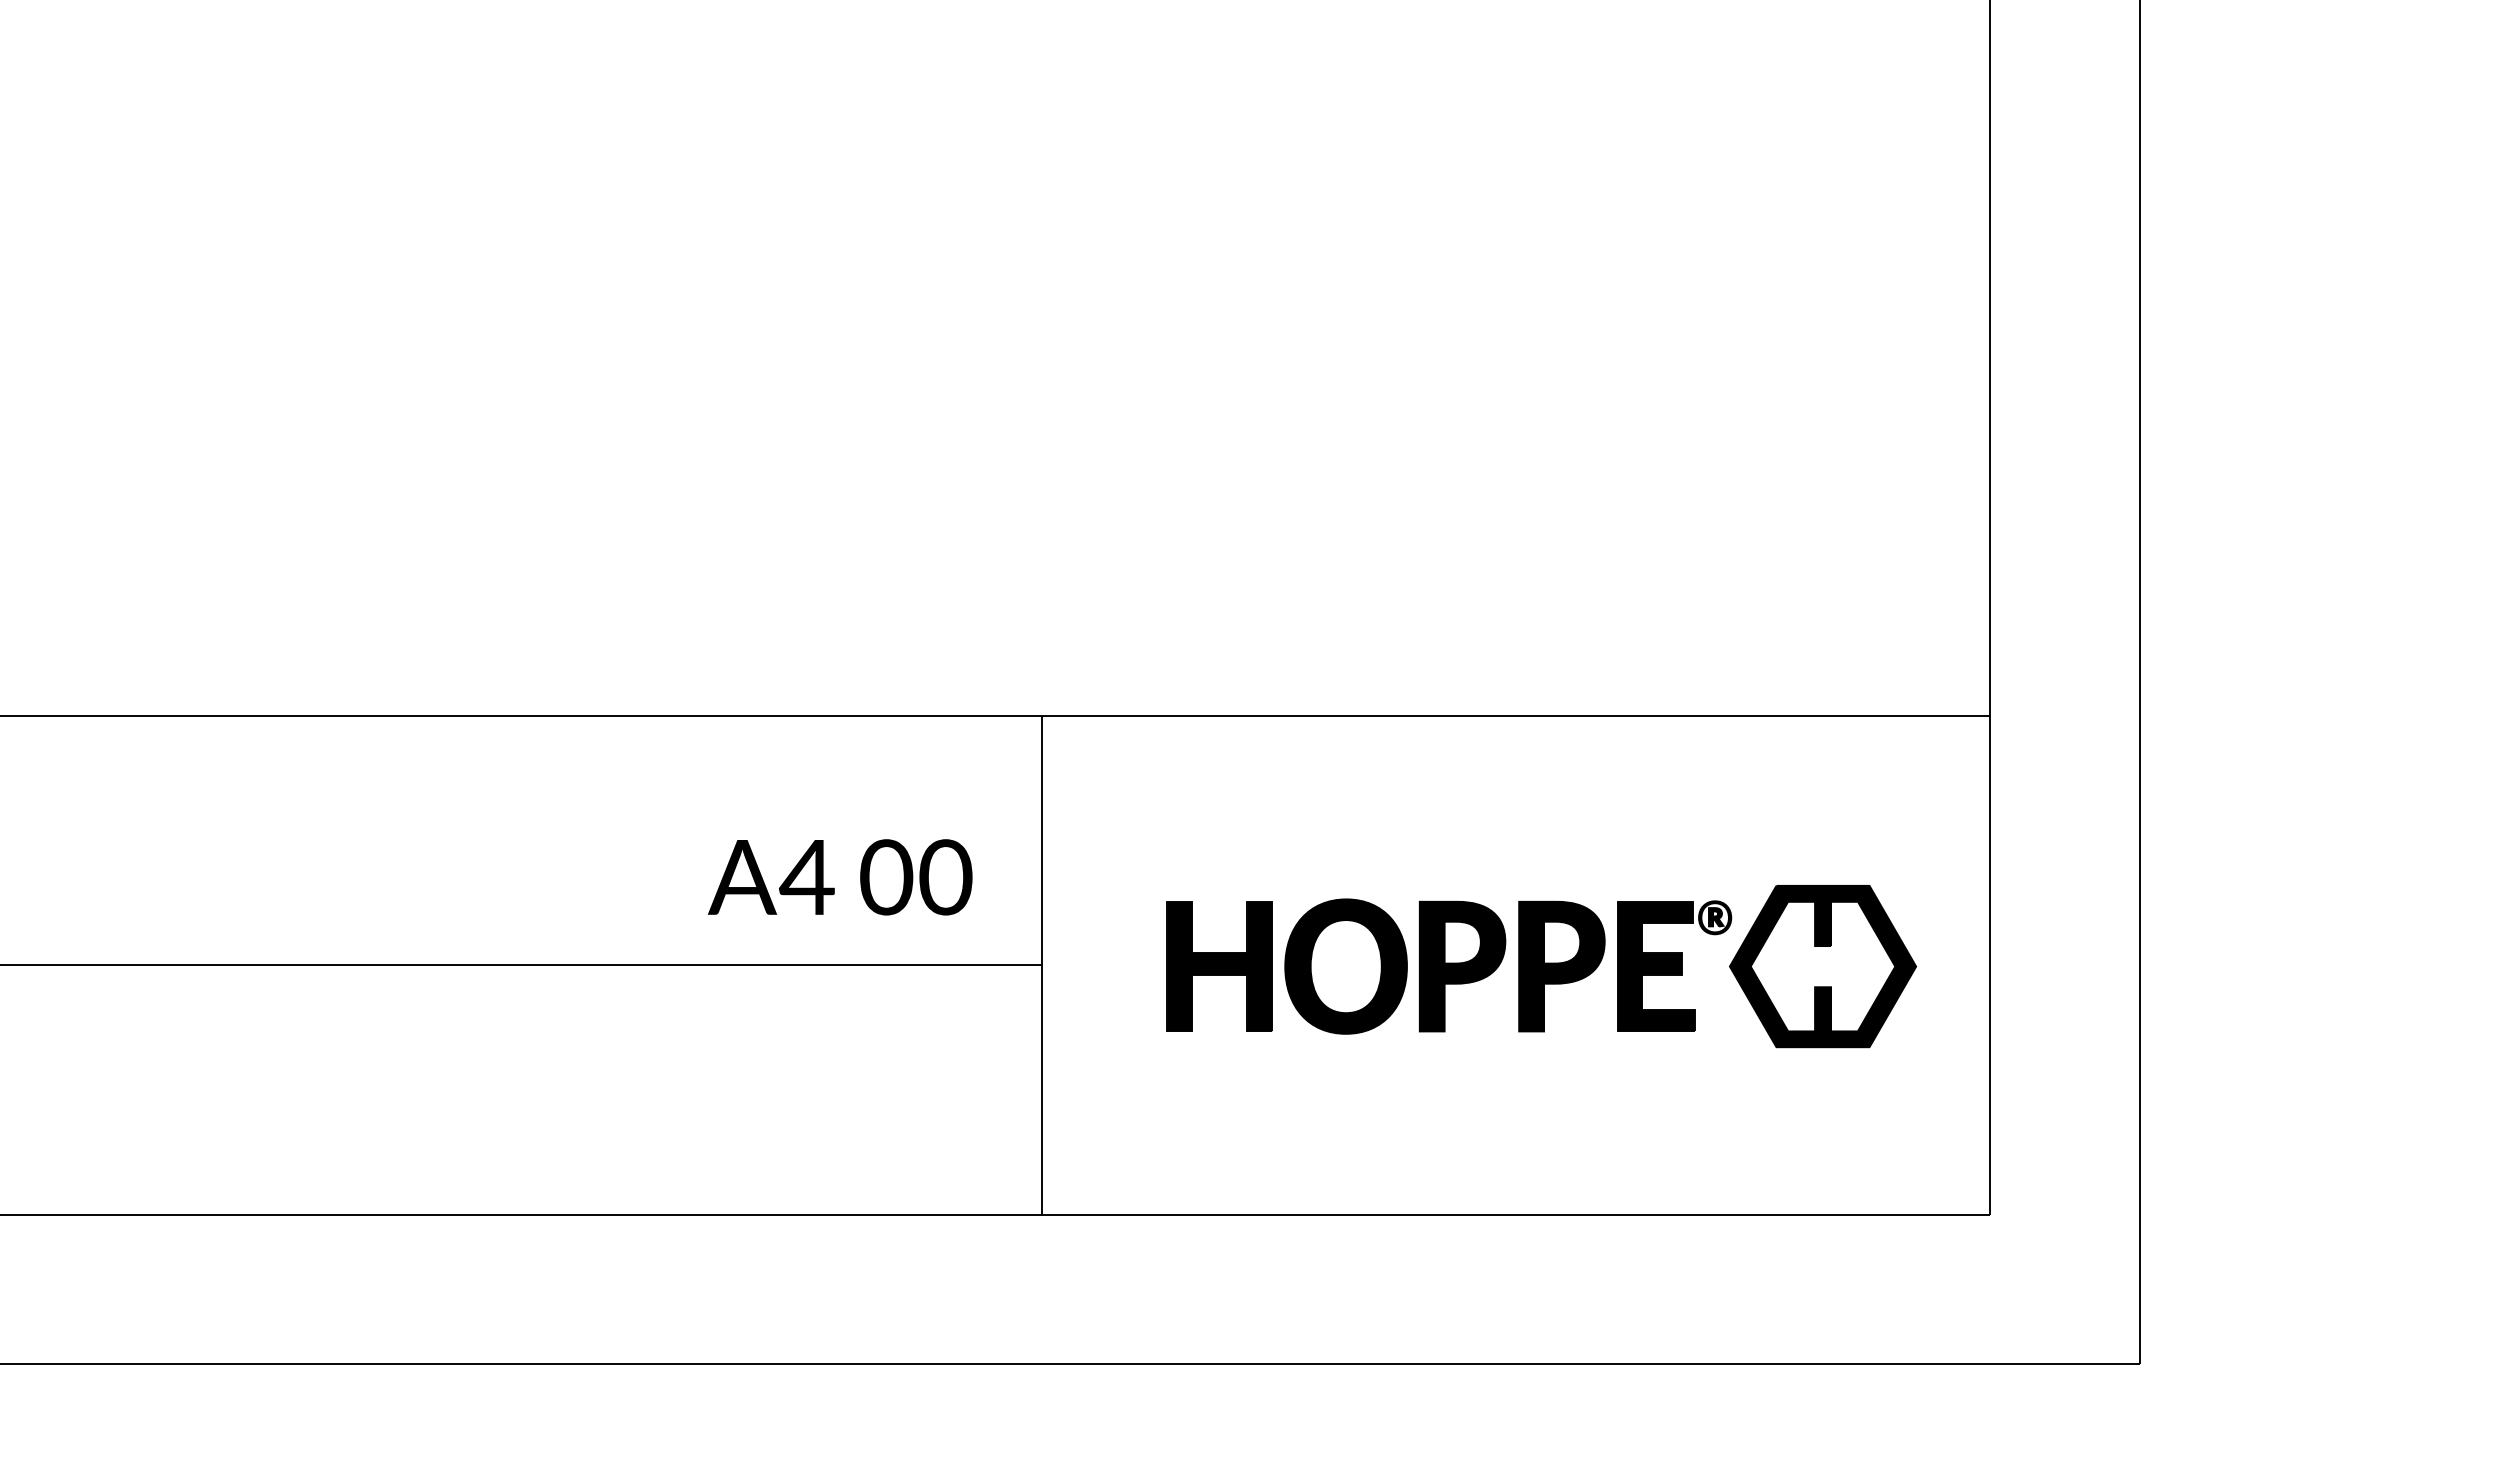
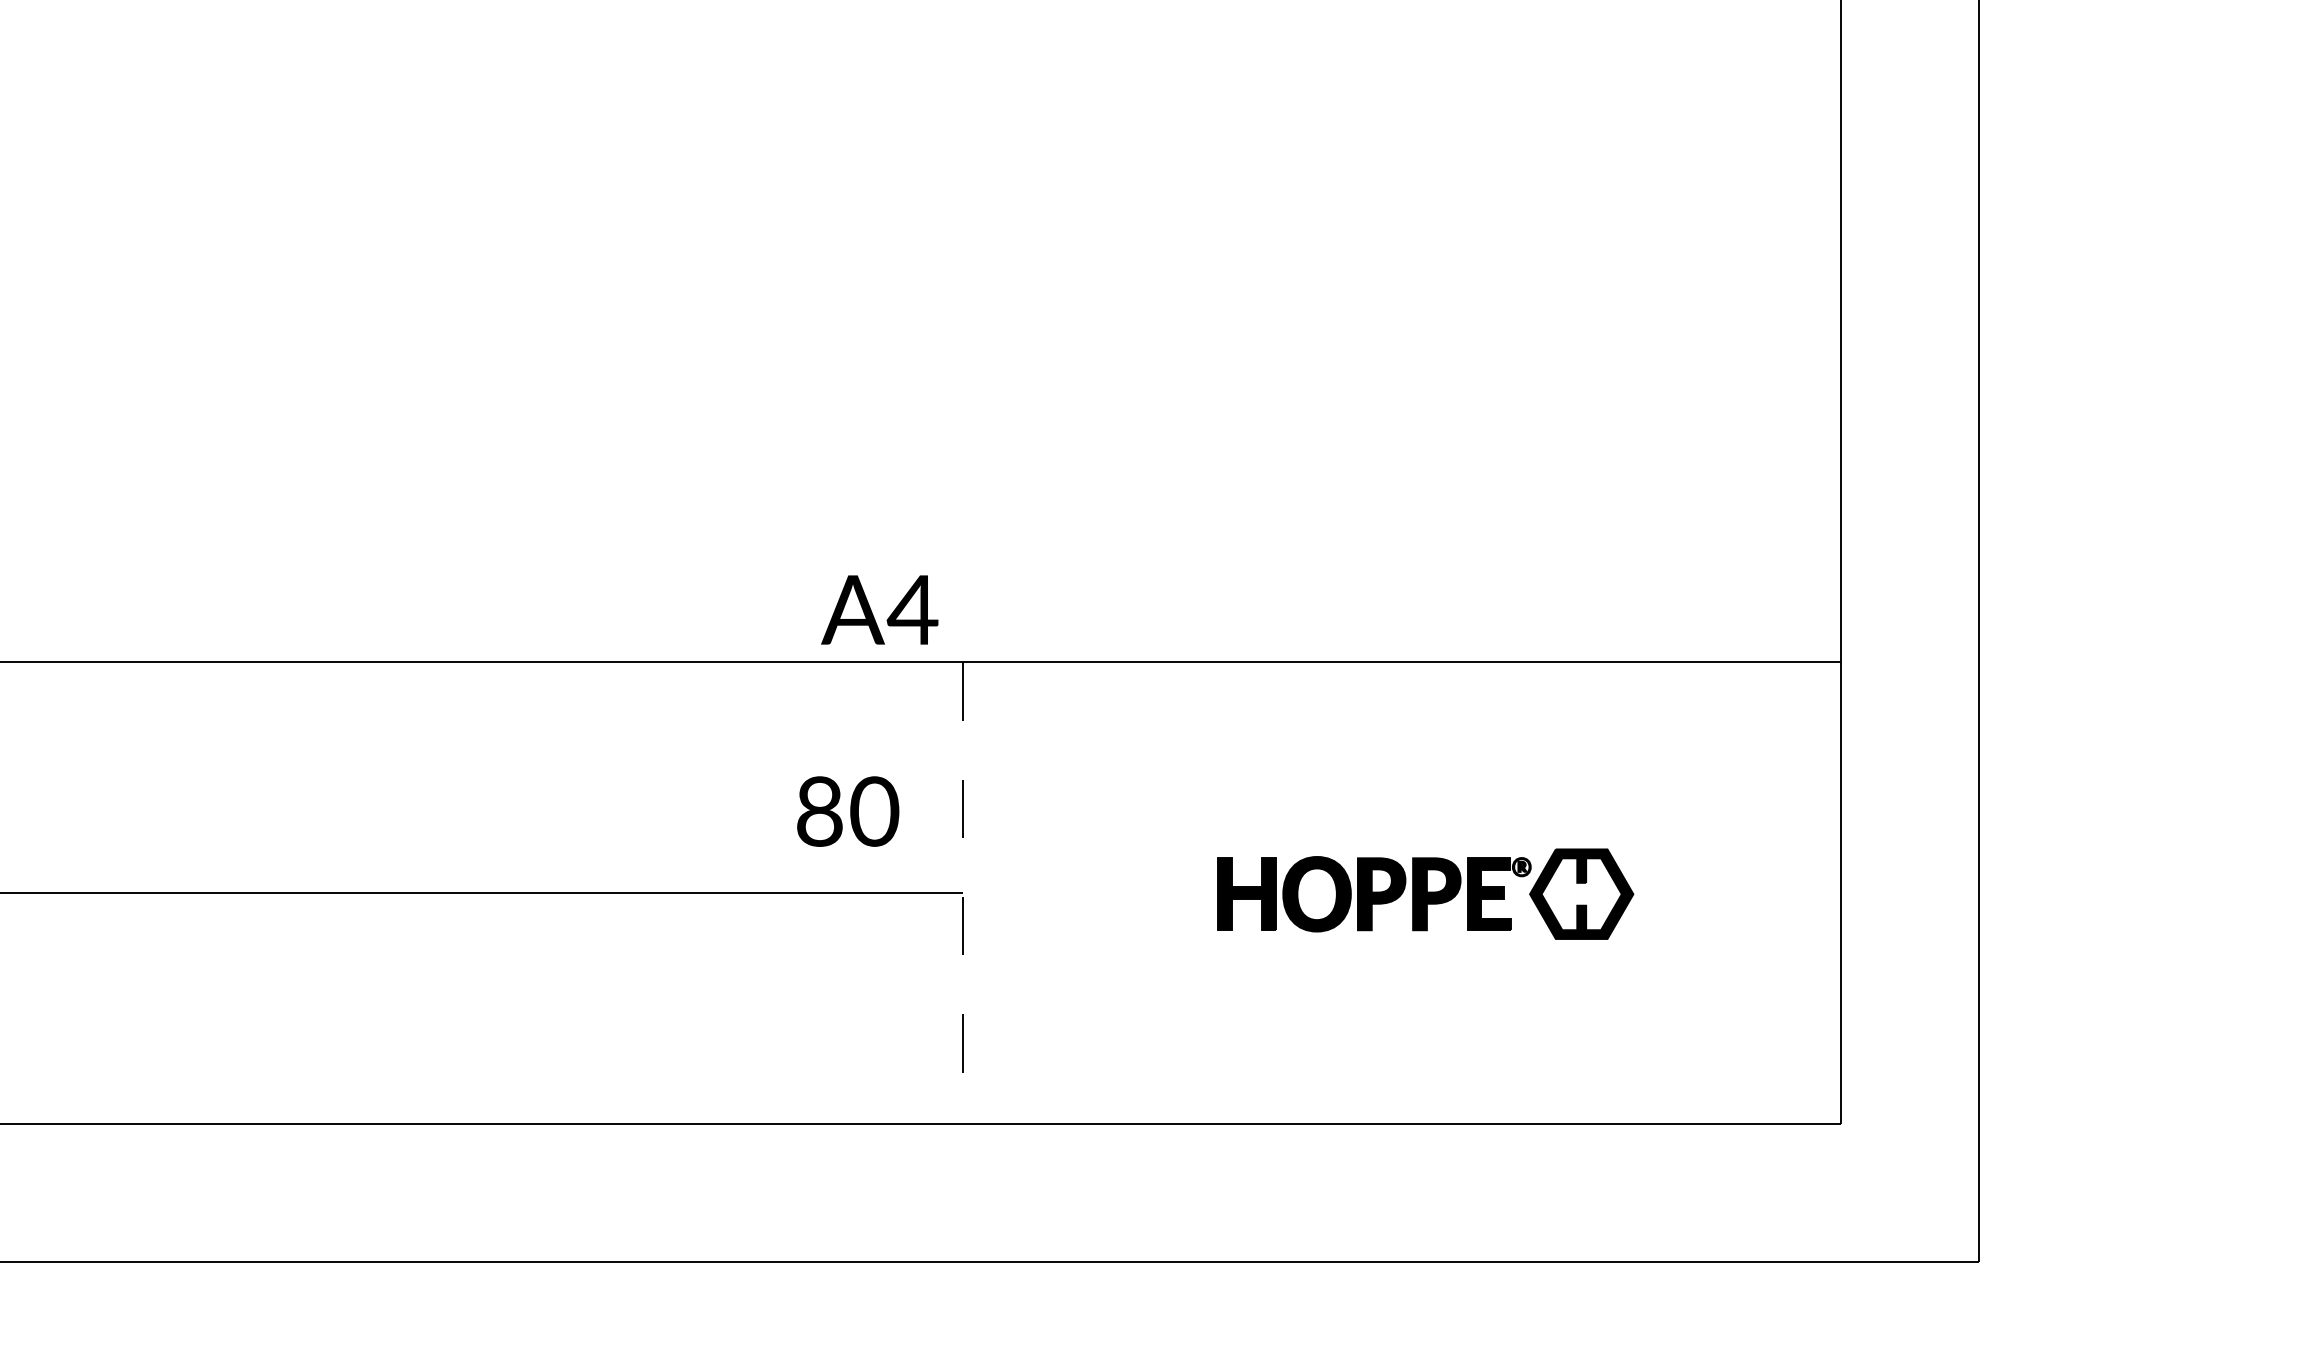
text: (770, 877) -> (878, 610), moved
text: (886, 877) -> (819, 811), 00 -> 80
line: (1041, 965) -> (963, 893), solid -> dashed
part: (1541, 966) -> (1425, 894), size x0.6

